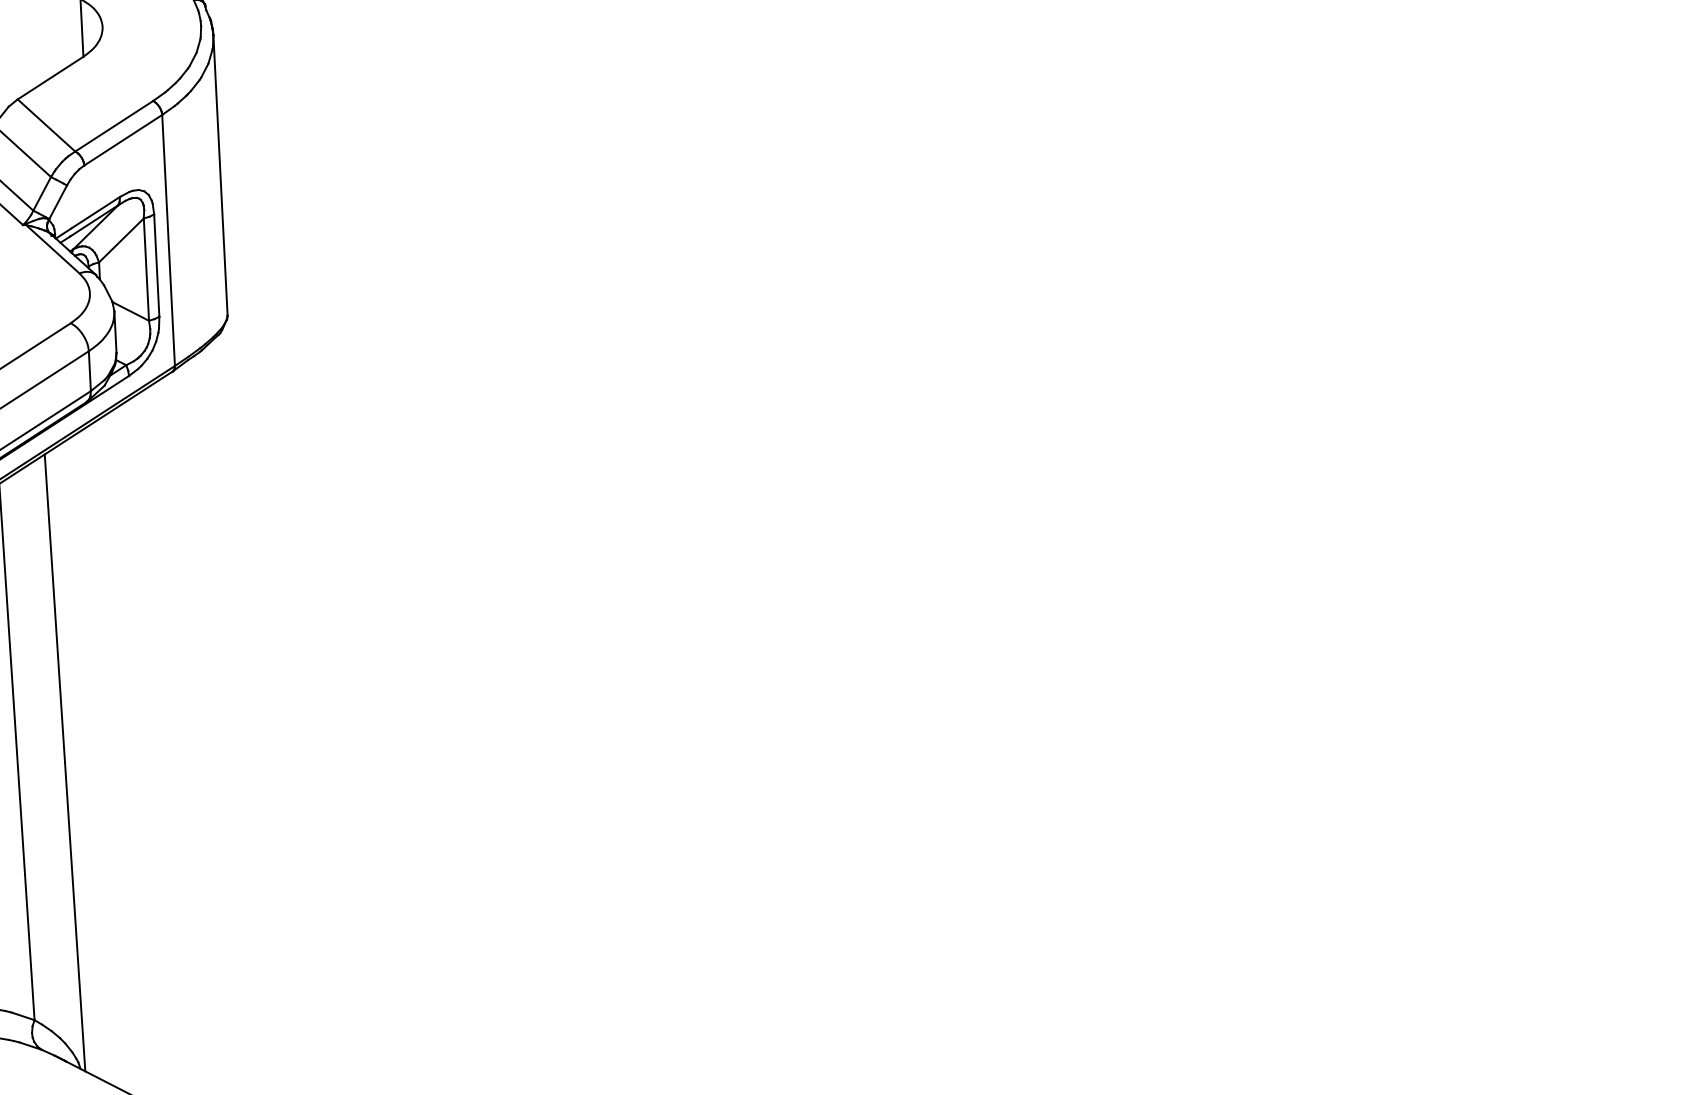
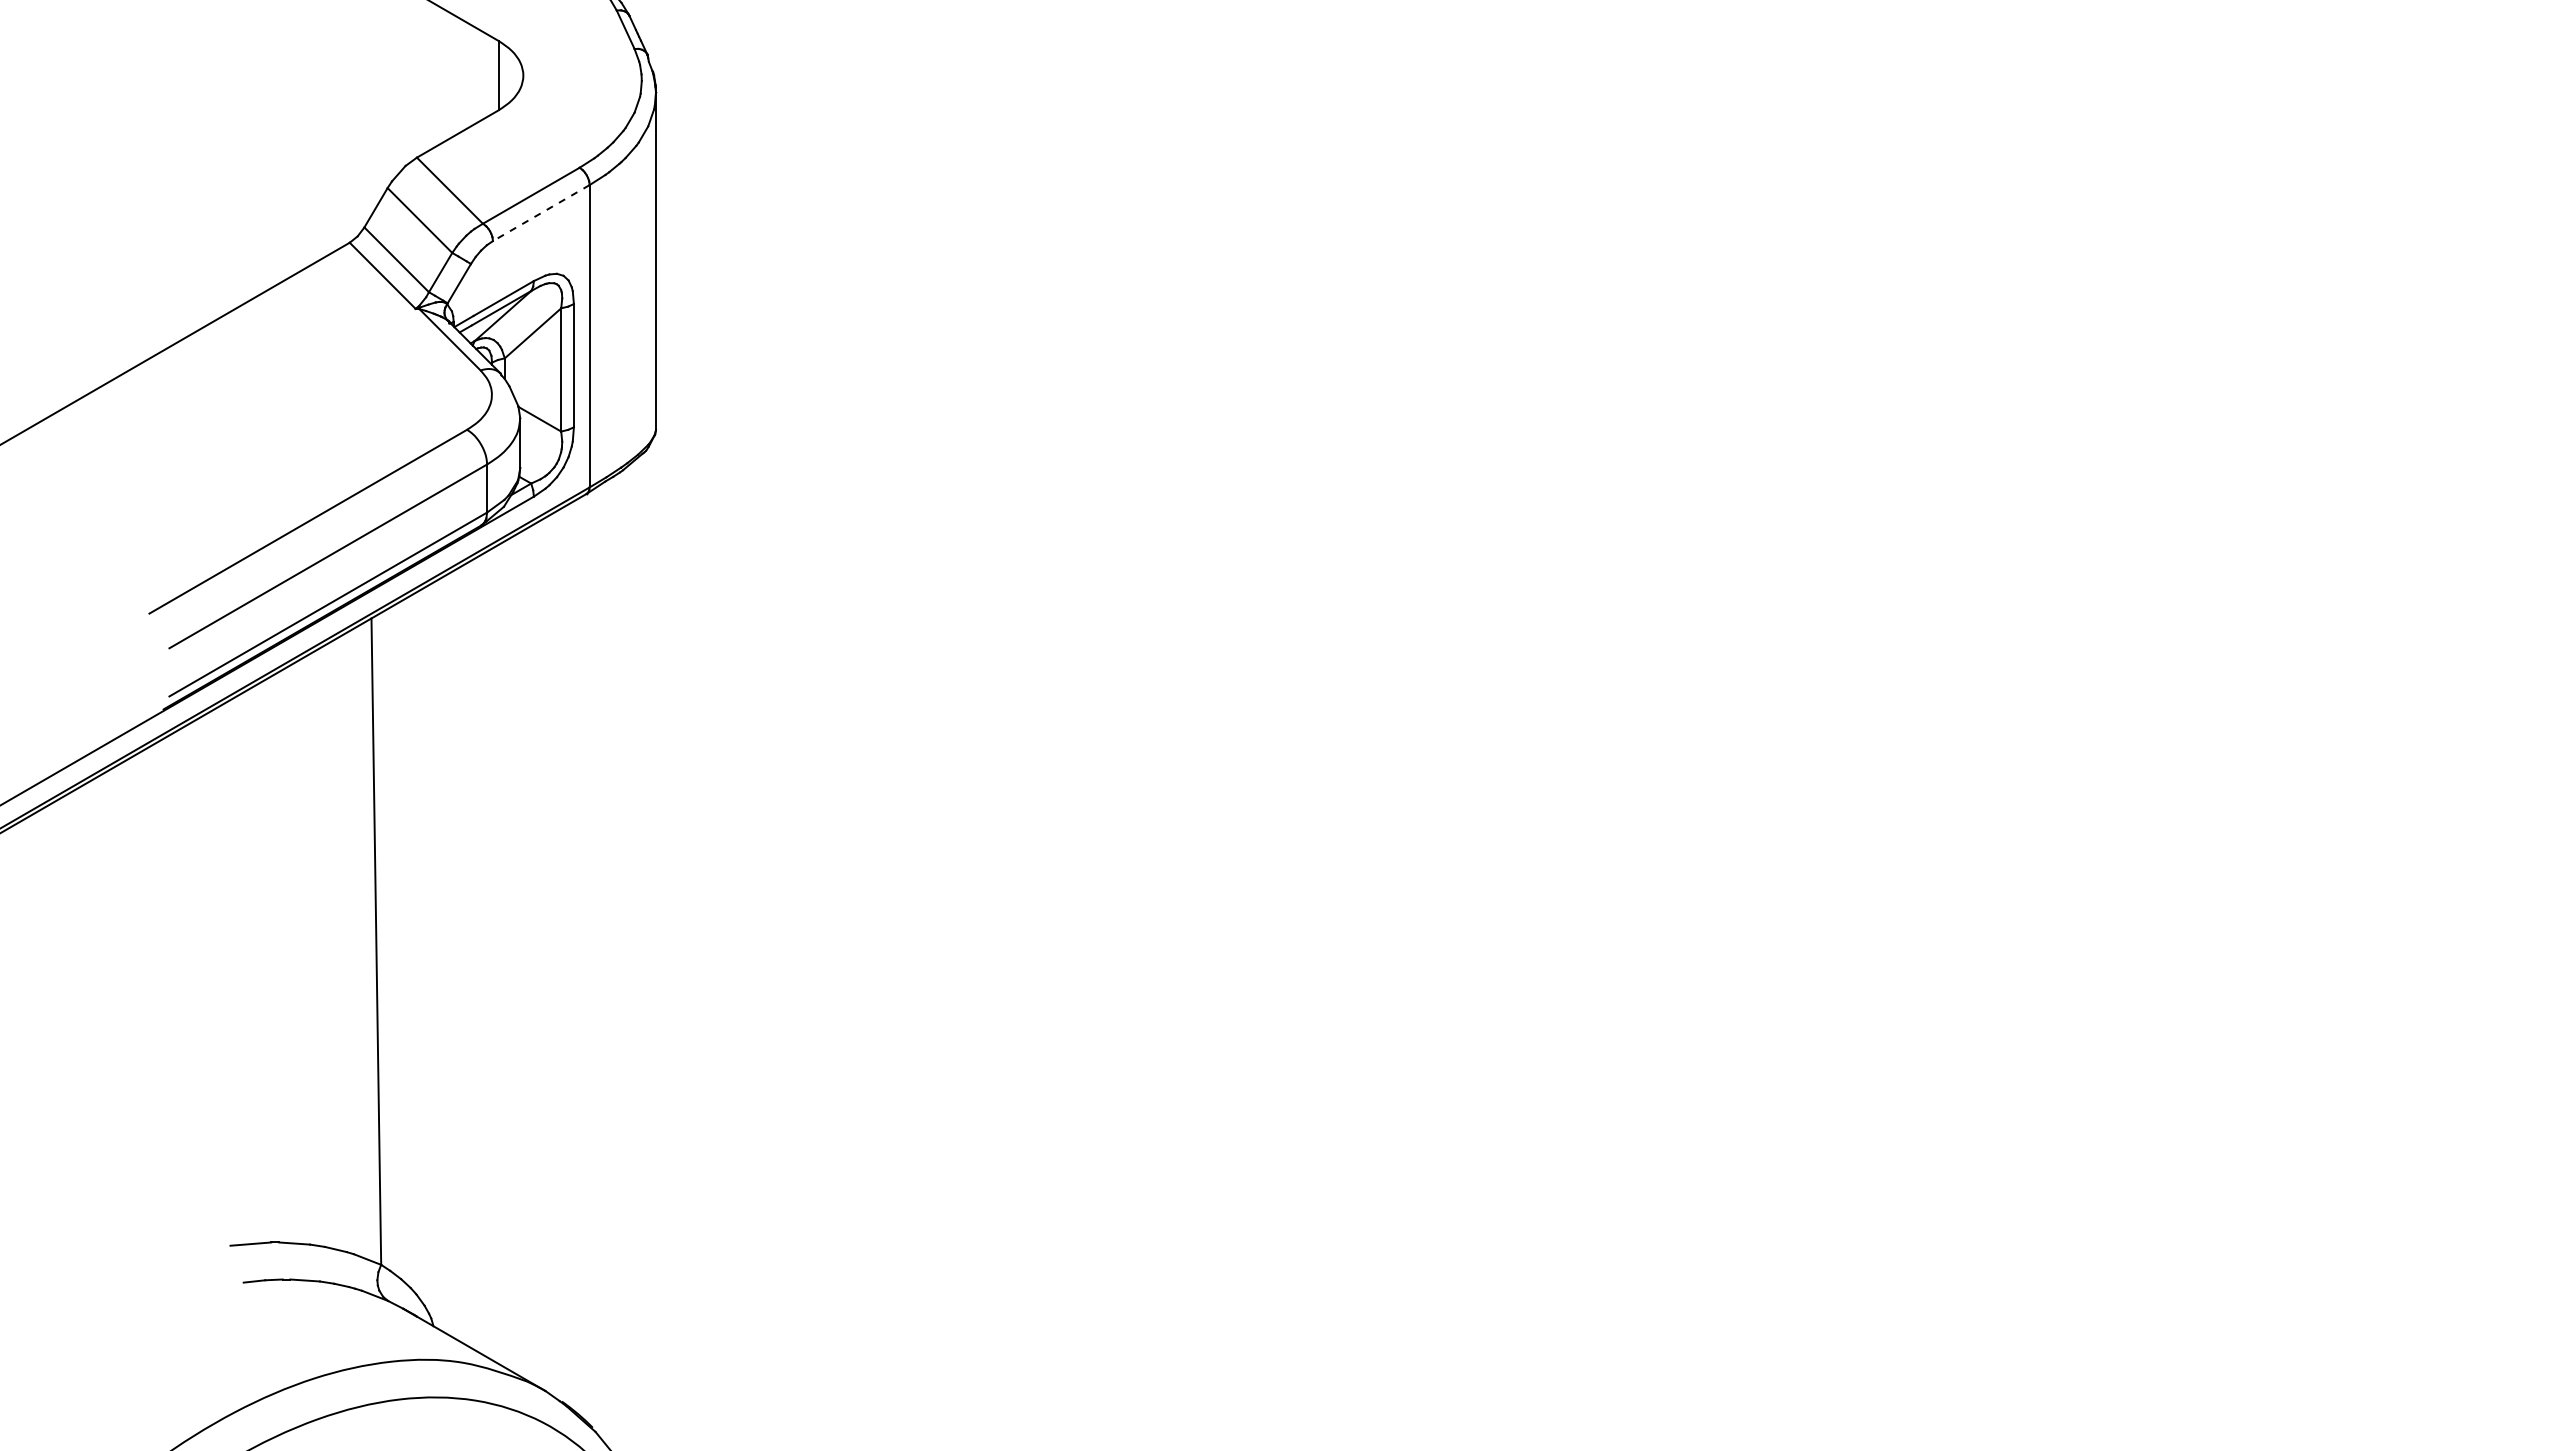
line: (123, 140) -> (541, 213), solid -> dashed
line: (65, 762) -> (433, 957), removed

